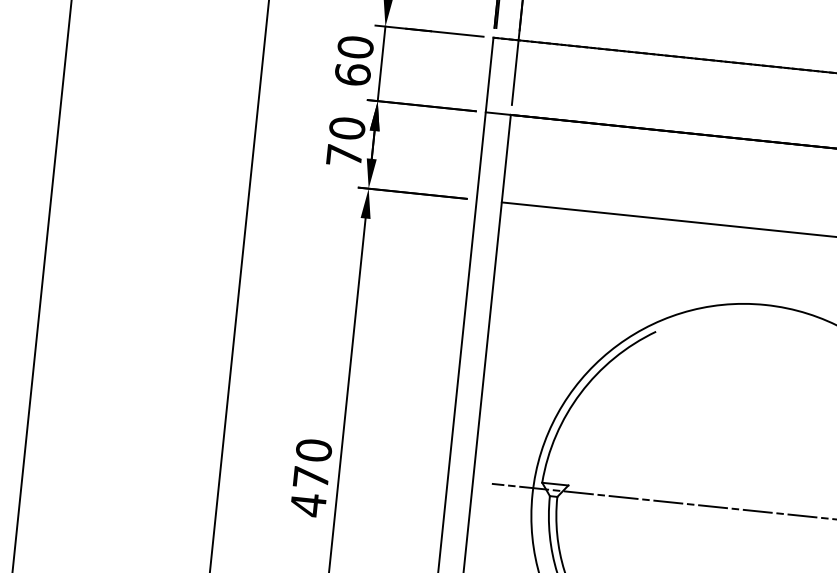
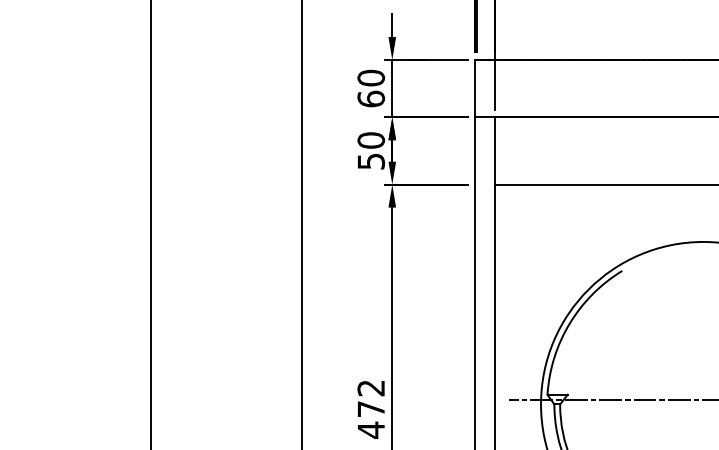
text: (344, 155) -> (371, 161), 70 -> 50
text: (314, 450) -> (371, 388), 470 -> 472

